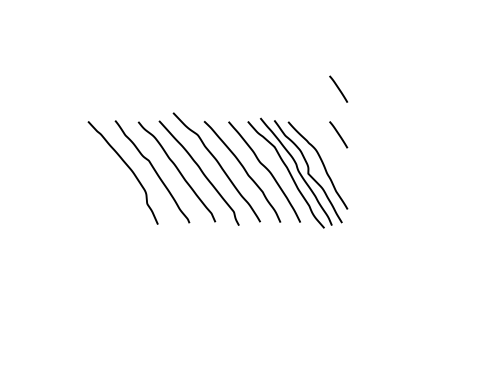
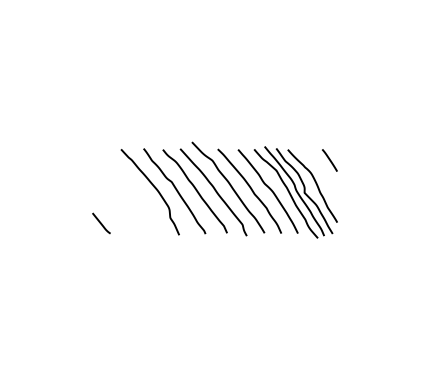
line: (338, 89) -> (329, 122), removed
line: (64, 210) -> (101, 223), added

